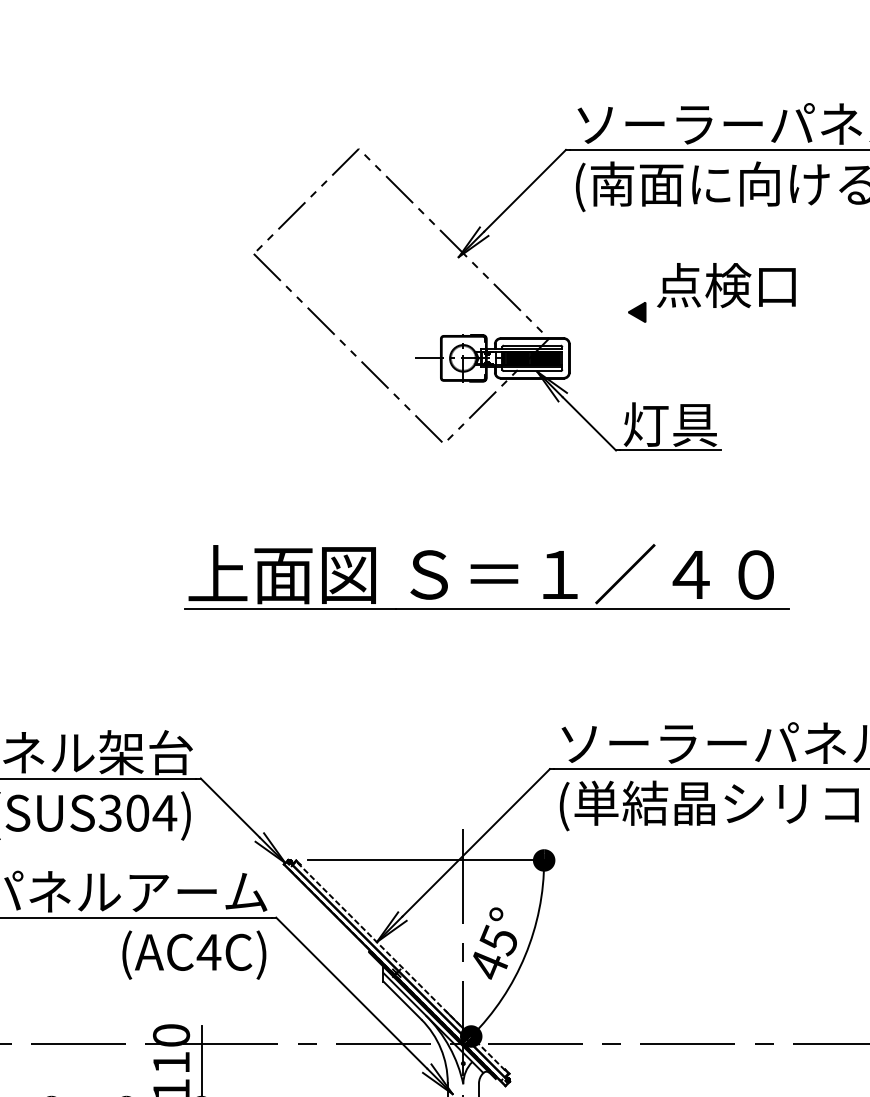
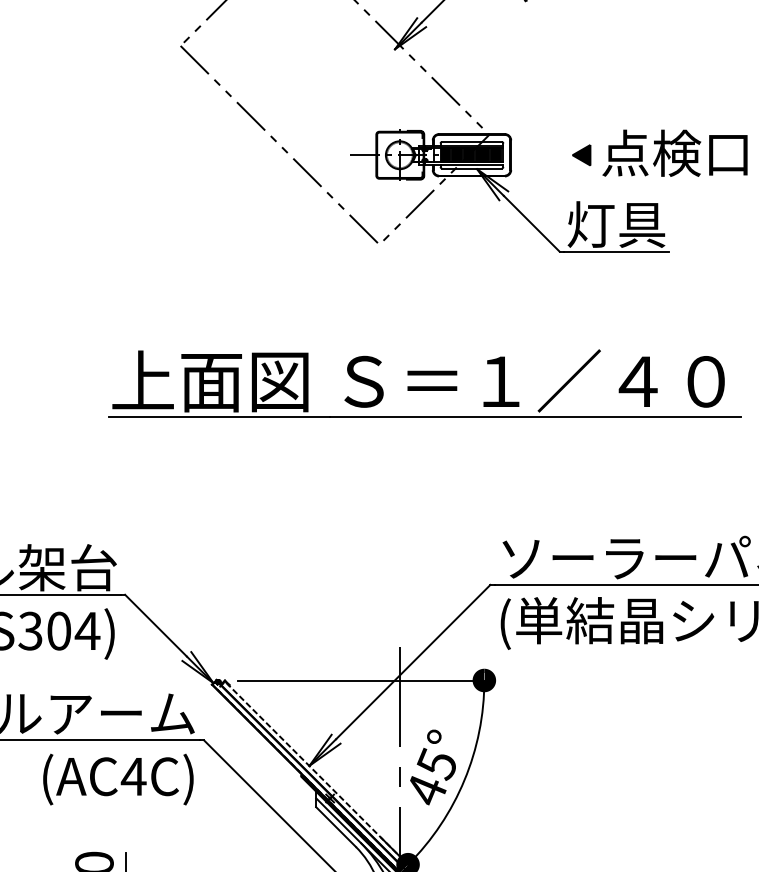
text: (726, 285) -> (675, 153), moved
part: (637, 312) -> (582, 155), moved

